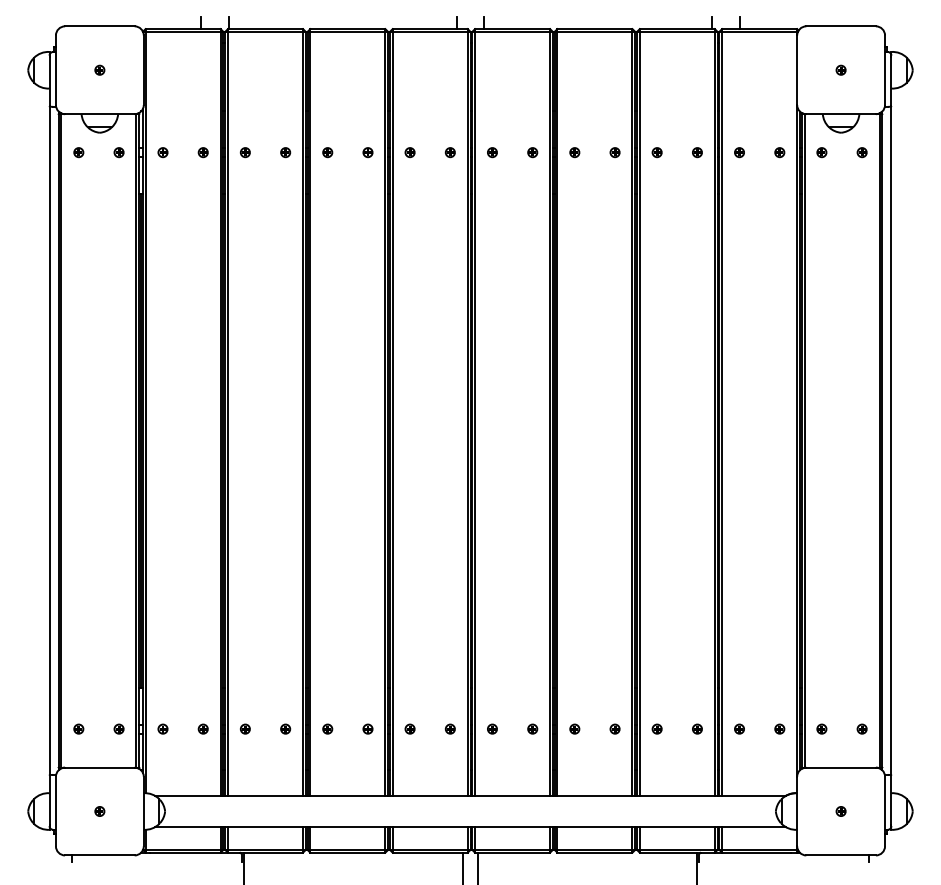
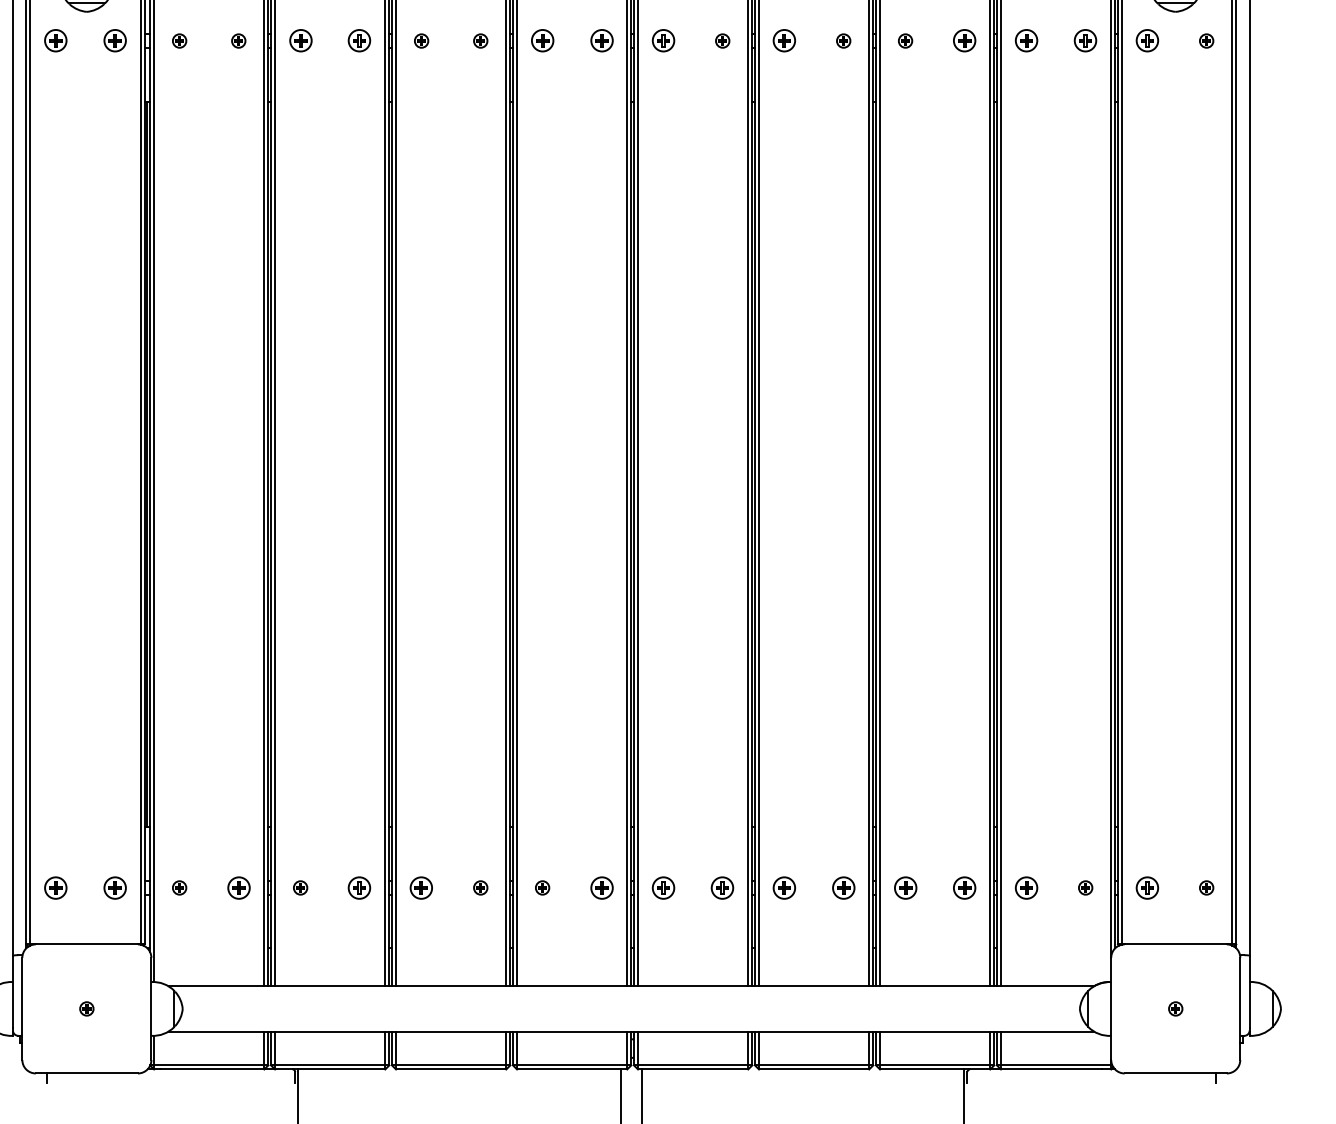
part: (78, 152) -> (55, 40), size x1.6
part: (118, 152) -> (114, 40), size x1.6
part: (244, 152) -> (299, 40), size x1.6
part: (285, 152) -> (359, 40), size x1.6
part: (409, 152) -> (541, 40), size x1.6
part: (449, 152) -> (600, 40), size x1.6
part: (492, 152) -> (663, 40), size x1.6
part: (574, 152) -> (784, 40), size x1.6
part: (697, 152) -> (964, 40), size x1.6
part: (739, 152) -> (1026, 40), size x1.6
part: (779, 152) -> (1085, 40), size x1.6
part: (821, 152) -> (1146, 40), size x1.6
part: (78, 728) -> (55, 887), size x1.6
part: (118, 728) -> (114, 887), size x1.6
part: (202, 728) -> (237, 887), size x1.6
part: (285, 728) -> (359, 887), size x1.6
part: (327, 728) -> (421, 887), size x1.6
part: (449, 728) -> (600, 887), size x1.6
part: (492, 728) -> (663, 887), size x1.6
part: (532, 728) -> (722, 887), size x1.6
part: (574, 728) -> (784, 887), size x1.6
part: (614, 728) -> (842, 887), size x1.6
part: (656, 728) -> (904, 887), size x1.6
part: (697, 728) -> (964, 887), size x1.6
part: (739, 728) -> (1026, 887), size x1.6
part: (821, 728) -> (1146, 887), size x1.6

